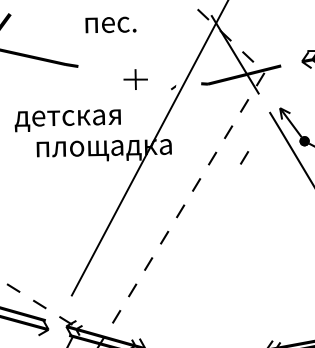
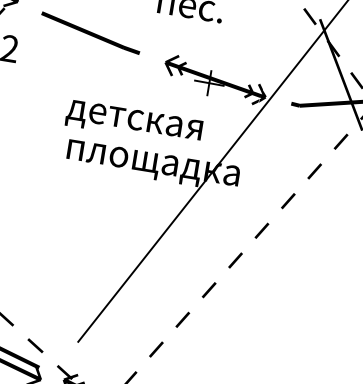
fill: (139, 74) -> (215, 77), added
text: (67, 120) -> (133, 122), moved
line: (244, 157) -> (329, 207), removed

